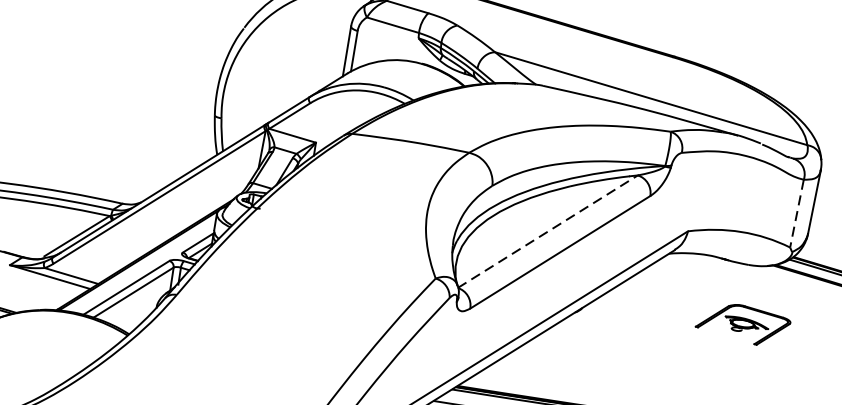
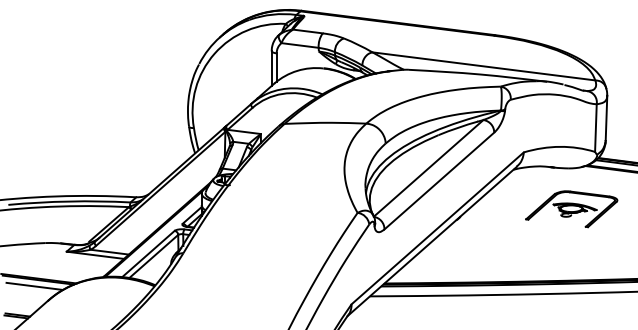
line: (796, 214) -> (595, 128), dashed -> solid
line: (547, 231) -> (428, 168), dashed -> solid
part: (742, 324) -> (571, 209), size x1.43

